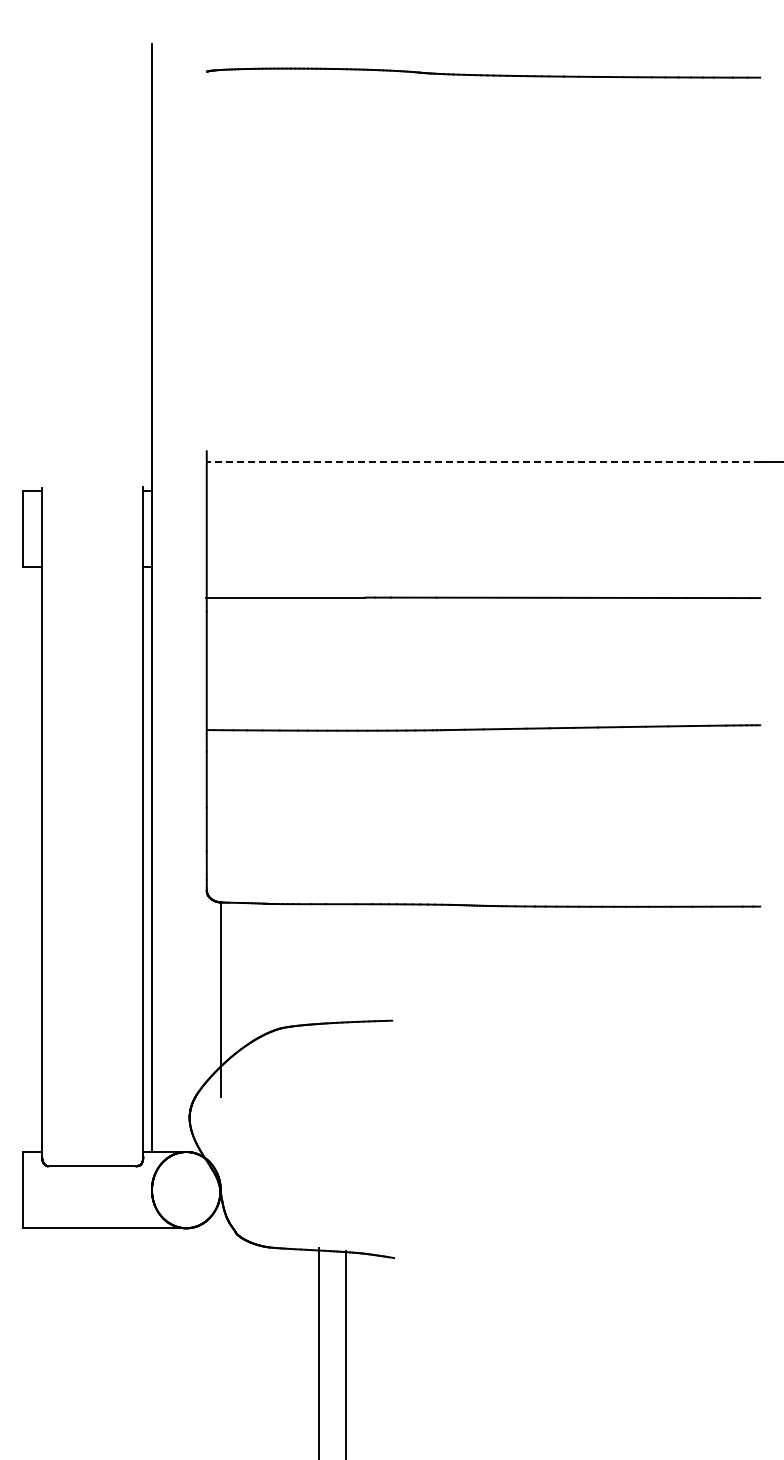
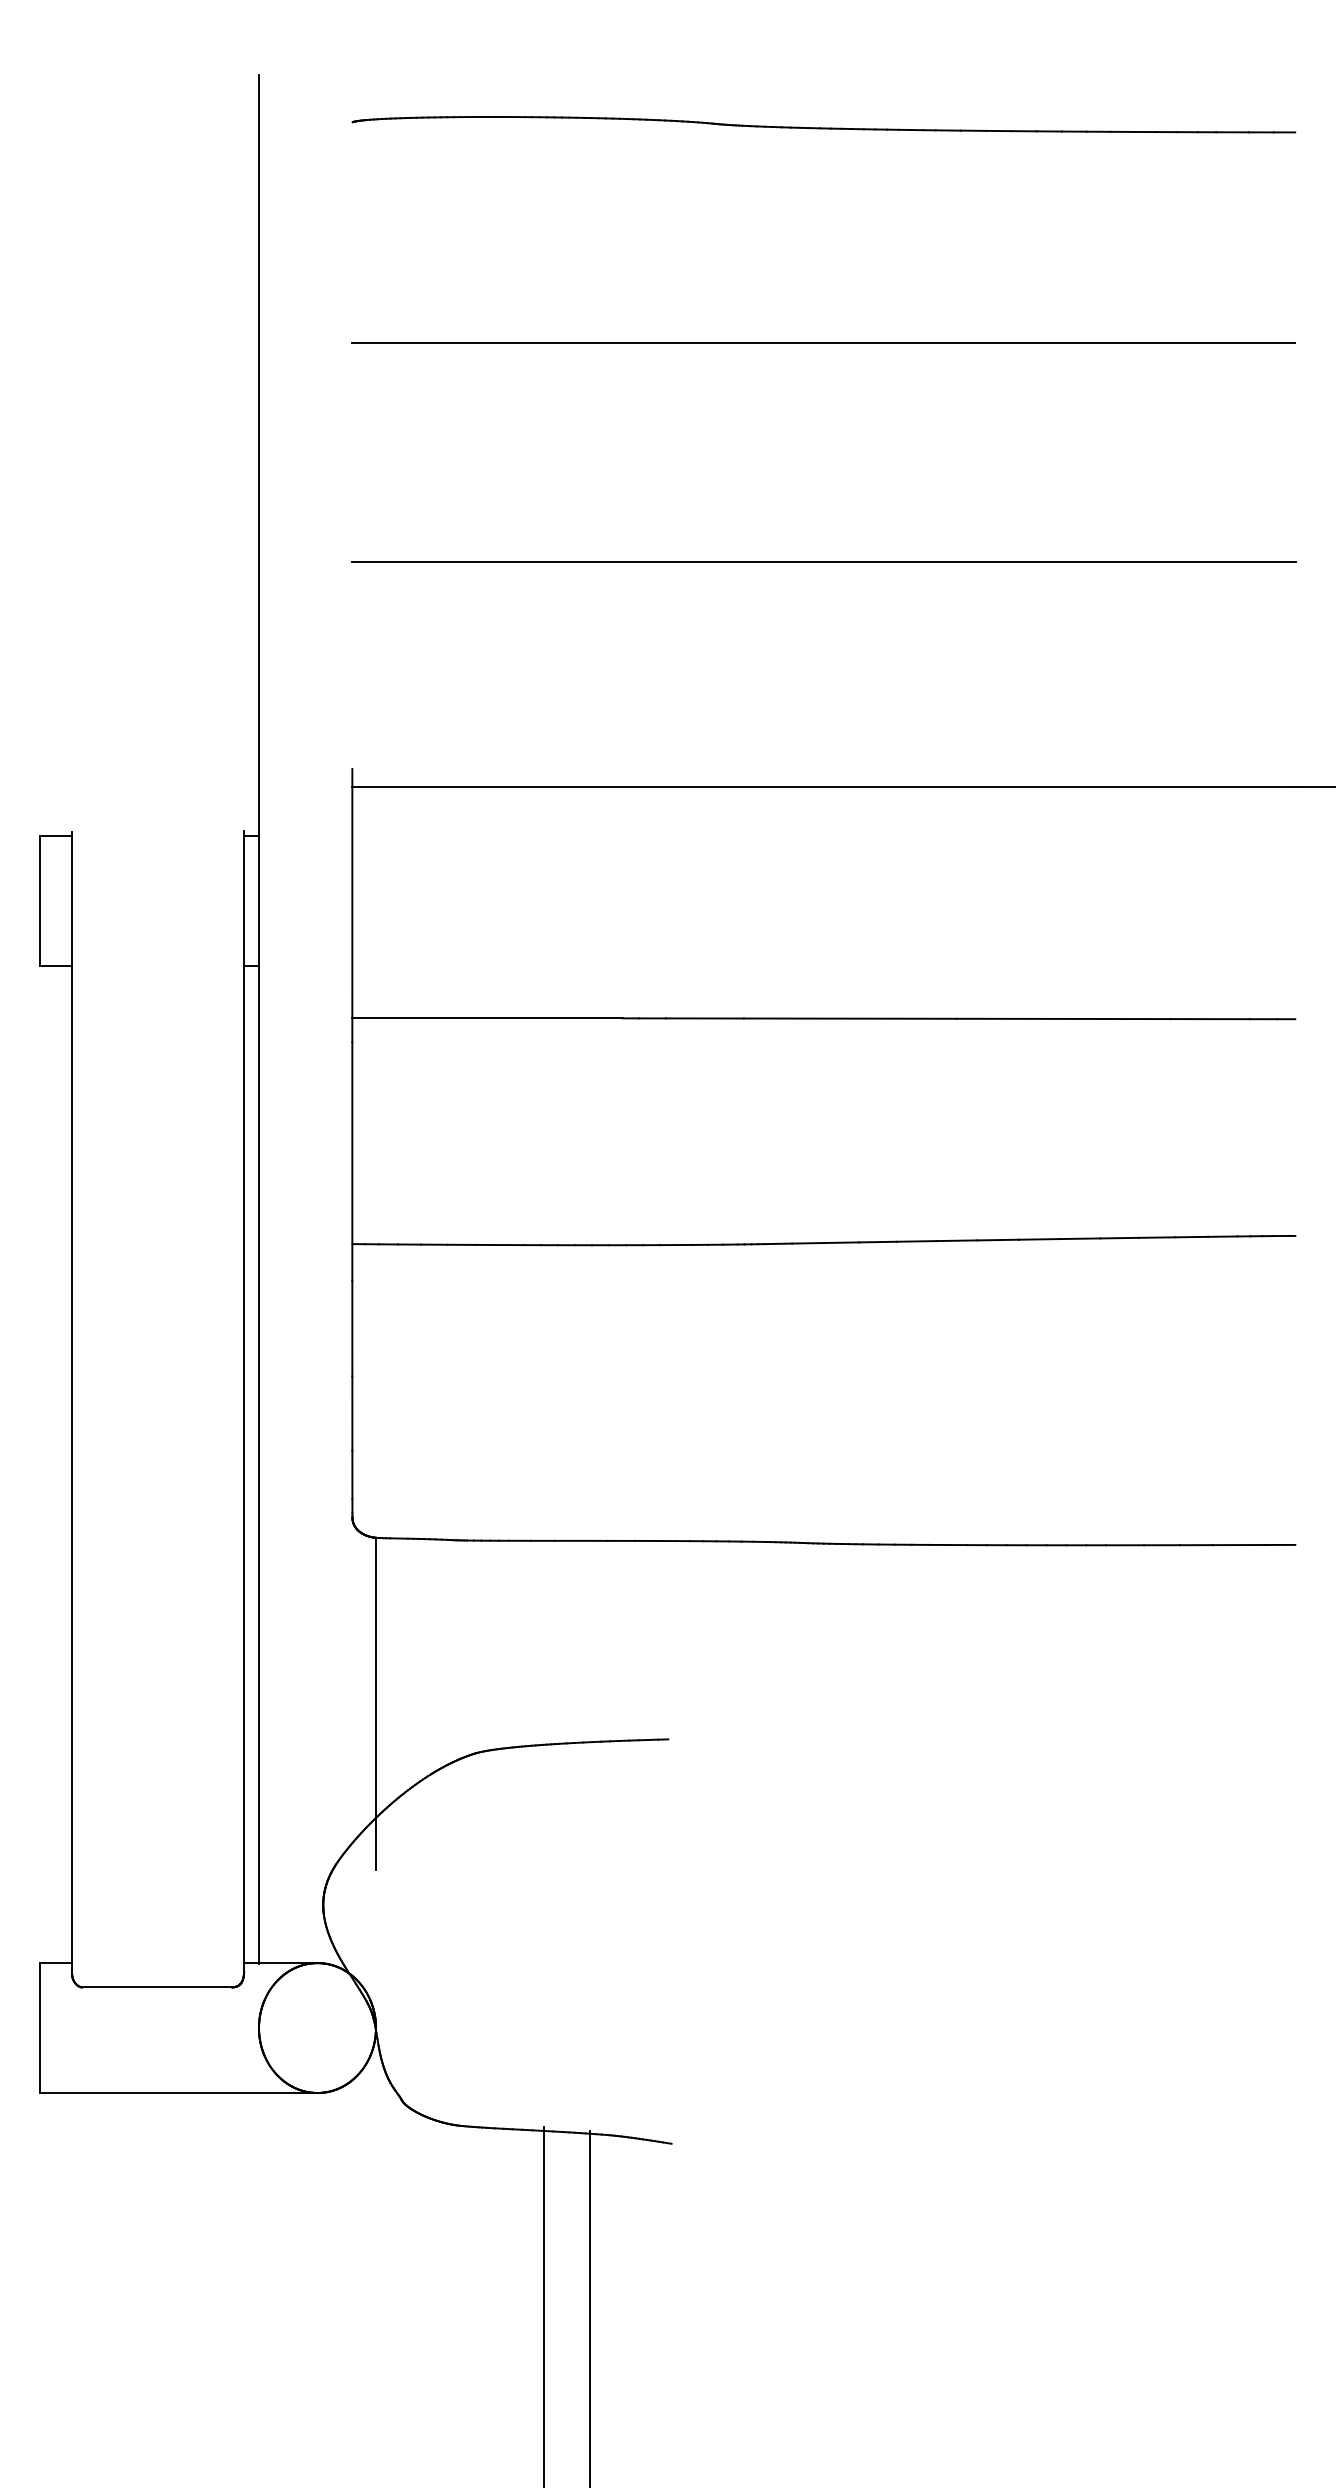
line: (483, 201) -> (823, 343), added
line: (483, 329) -> (823, 561), added
line: (483, 461) -> (823, 786), dashed -> solid

